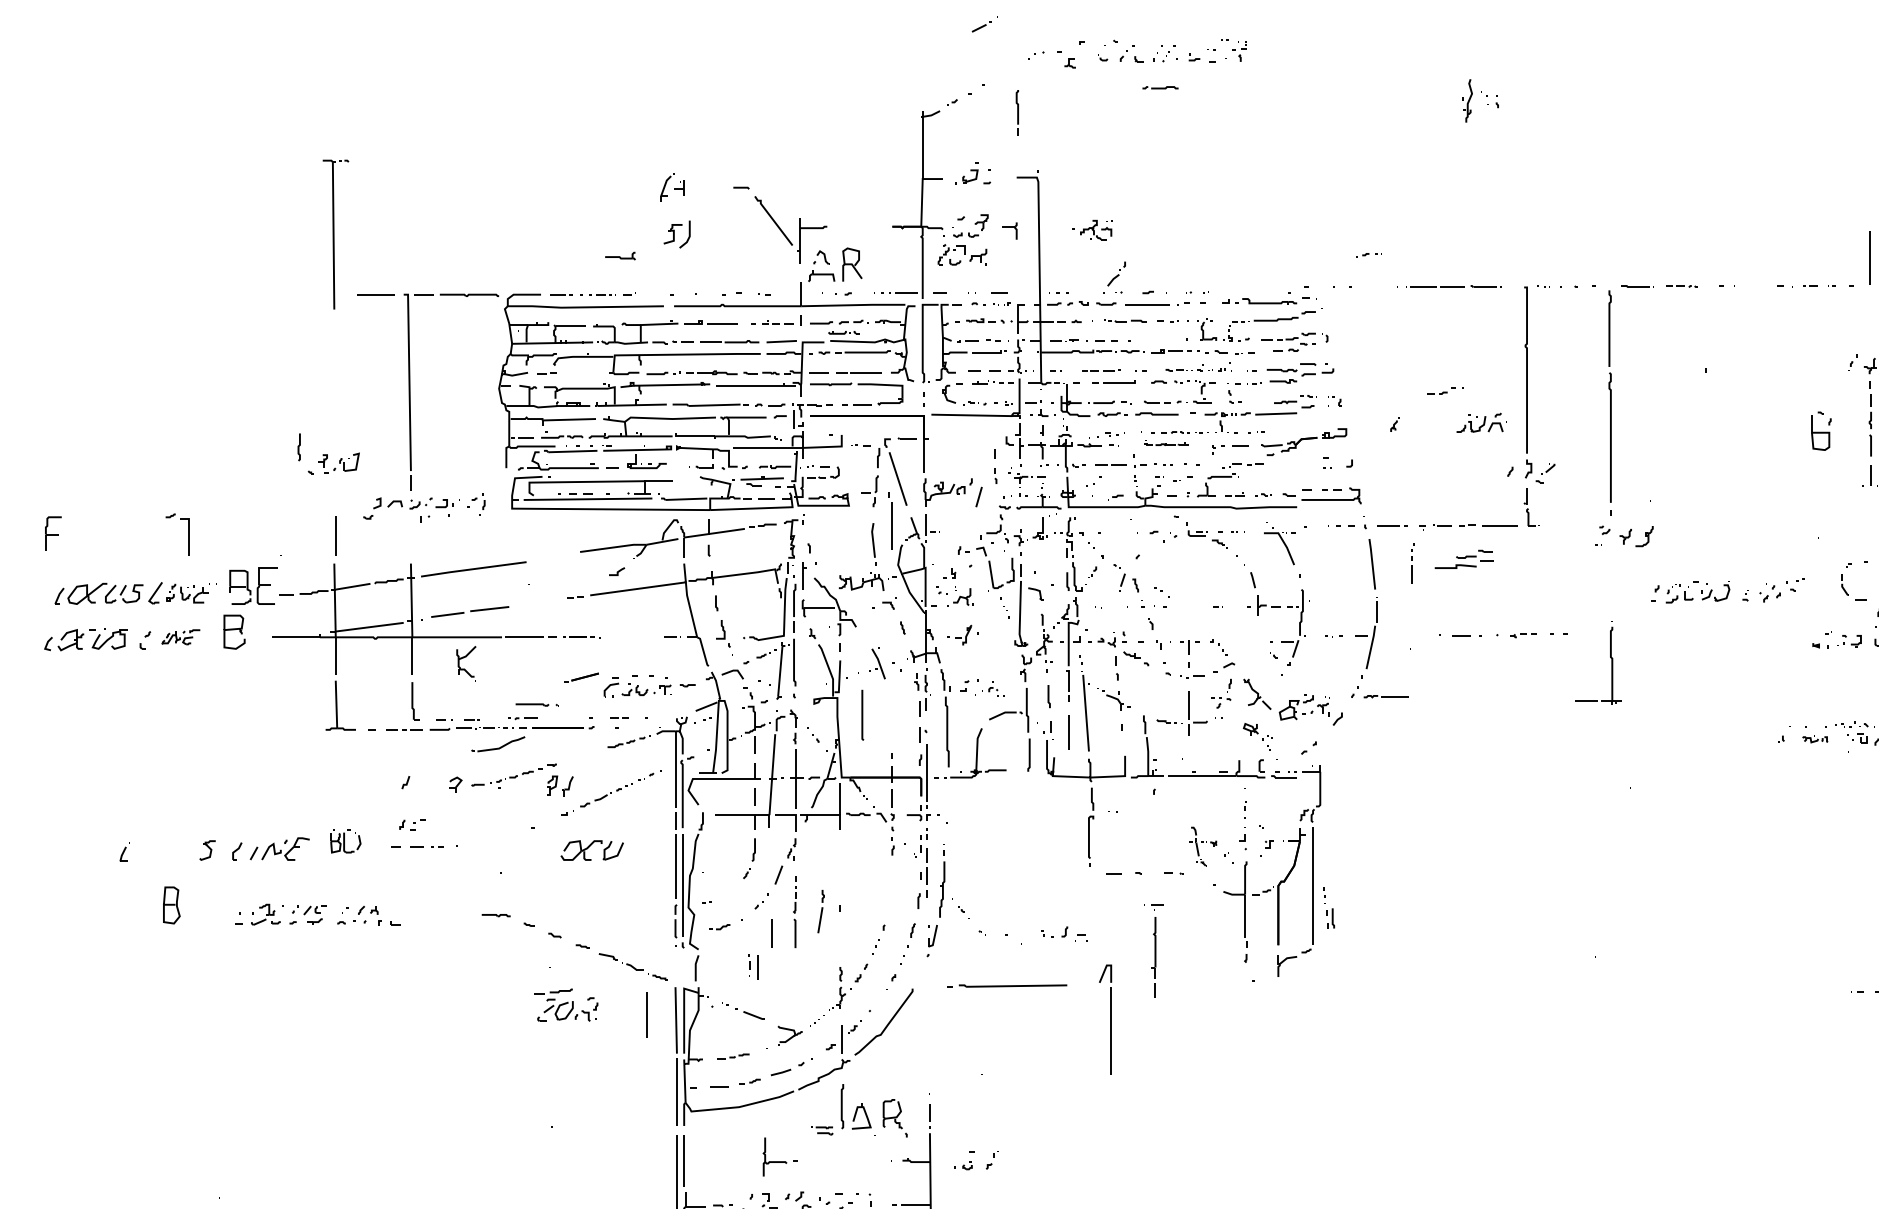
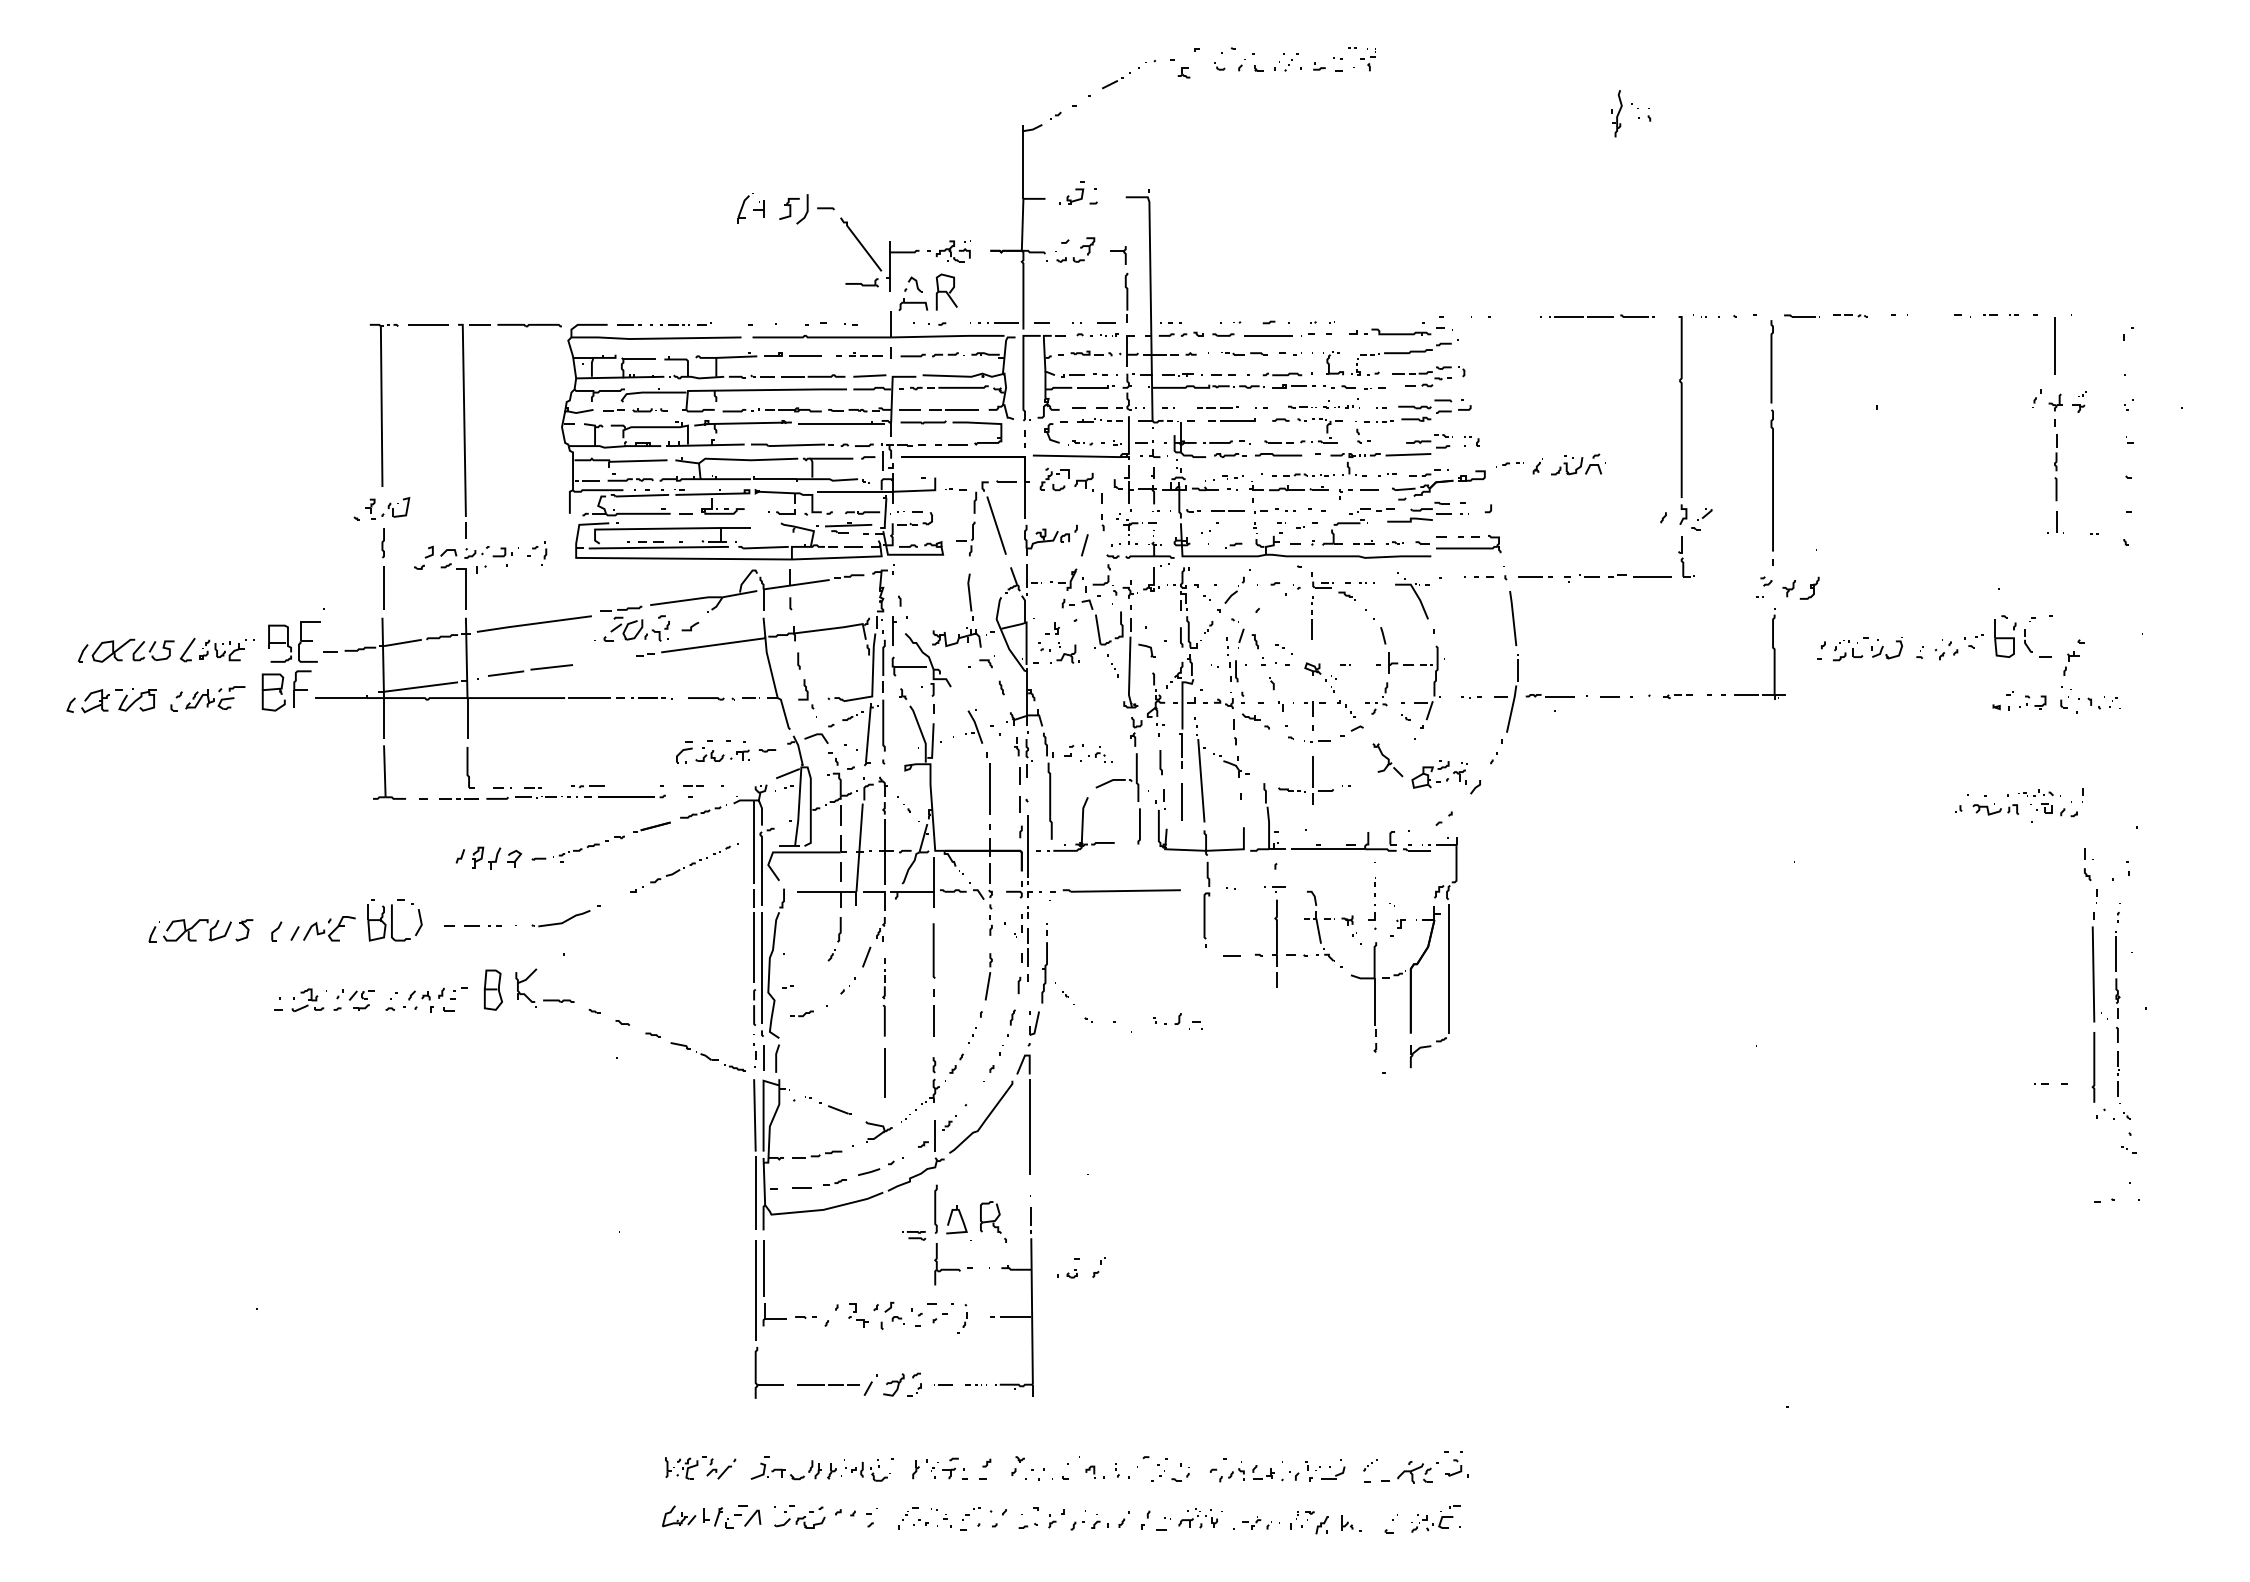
part: (985, 24) -> (1116, 80), moved
part: (1160, 87) -> (1282, 374), moved
part: (1017, 112) -> (1126, 297), moved
part: (1091, 230) -> (948, 251), moved
part: (335, 234) -> (383, 405), moved
part: (676, 234) -> (793, 209), moved
part: (962, 254) -> (1066, 479), moved
part: (1368, 254) -> (1509, 464), moved
part: (619, 255) -> (861, 282), moved
line: (1869, 257) -> (2054, 345), moved
part: (1116, 273) -> (1234, 589), moved
part: (843, 332) -> (649, 410), moved
part: (1445, 390) -> (1428, 472), moved
part: (1481, 422) -> (1578, 464), moved
part: (1821, 431) -> (2005, 636), moved
part: (1166, 443) -> (1288, 486), size x1.67
curve: (298, 447) -> (382, 543), moved
part: (890, 521) -> (988, 783), moved
part: (53, 533) -> (302, 688), moved
part: (188, 534) -> (465, 586), moved
part: (1464, 558) -> (1419, 511), moved
part: (1413, 563) -> (1312, 617), moved
part: (962, 634) -> (1066, 579), moved
part: (181, 636) -> (215, 697), size x1.43
part: (465, 657) -> (525, 981), moved
part: (1610, 657) -> (1772, 648), moved
line: (581, 677) -> (651, 826), moved
part: (1221, 693) -> (1376, 698), moved
part: (1385, 696) -> (1549, 695), moved
part: (537, 704) -> (711, 698), moved
line: (862, 714) -> (933, 950), moved
part: (1257, 736) -> (1320, 677), moved
part: (1815, 739) -> (1995, 809), size x1.67
part: (497, 744) -> (560, 918), moved
part: (560, 785) -> (486, 857), moved
part: (412, 824) -> (452, 993), moved
part: (345, 841) -> (394, 920), size x1.67
part: (1202, 846) -> (1328, 925), size x1.67
part: (592, 850) -> (197, 930), moved
curve: (170, 904) -> (492, 989), moved
part: (1329, 907) -> (1232, 659), moved
part: (820, 911) -> (988, 976), moved
line: (772, 933) -> (933, 1020), moved
part: (1153, 950) -> (1274, 936), moved
part: (752, 966) -> (758, 1056), moved
part: (1007, 985) -> (1115, 890), moved
part: (565, 1004) -> (634, 623), moved
line: (646, 1015) -> (884, 1072), moved
part: (1105, 1019) -> (1023, 1114), moved
part: (733, 1056) -> (817, 1154), size x1.43
part: (780, 1157) -> (953, 1264), moved

